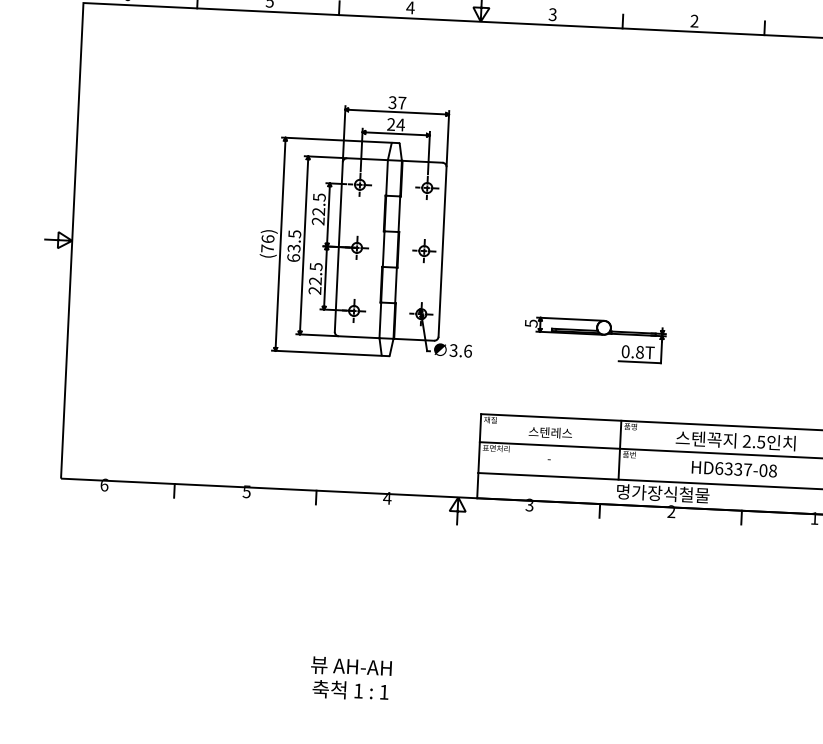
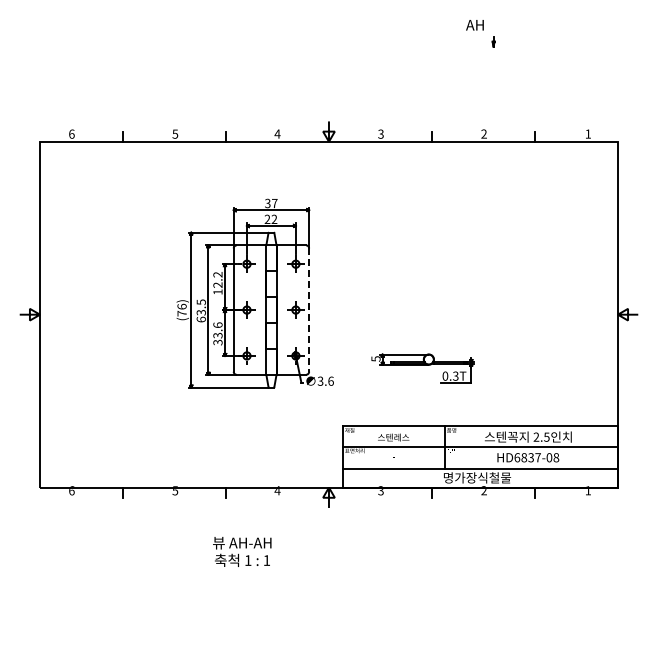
text: (400, 123) -> (274, 218), 24 -> 22
text: (318, 209) -> (217, 283), 22.5 -> 12.2
line: (443, 252) -> (309, 310), solid -> dashed
text: (314, 278) -> (217, 333), 22.5 -> 33.6
text: (639, 351) -> (455, 375), 0.8T -> 0.3T
text: (729, 468) -> (524, 457), HD6337-08 -> HD6837-08
text: (351, 678) -> (242, 551), moved

